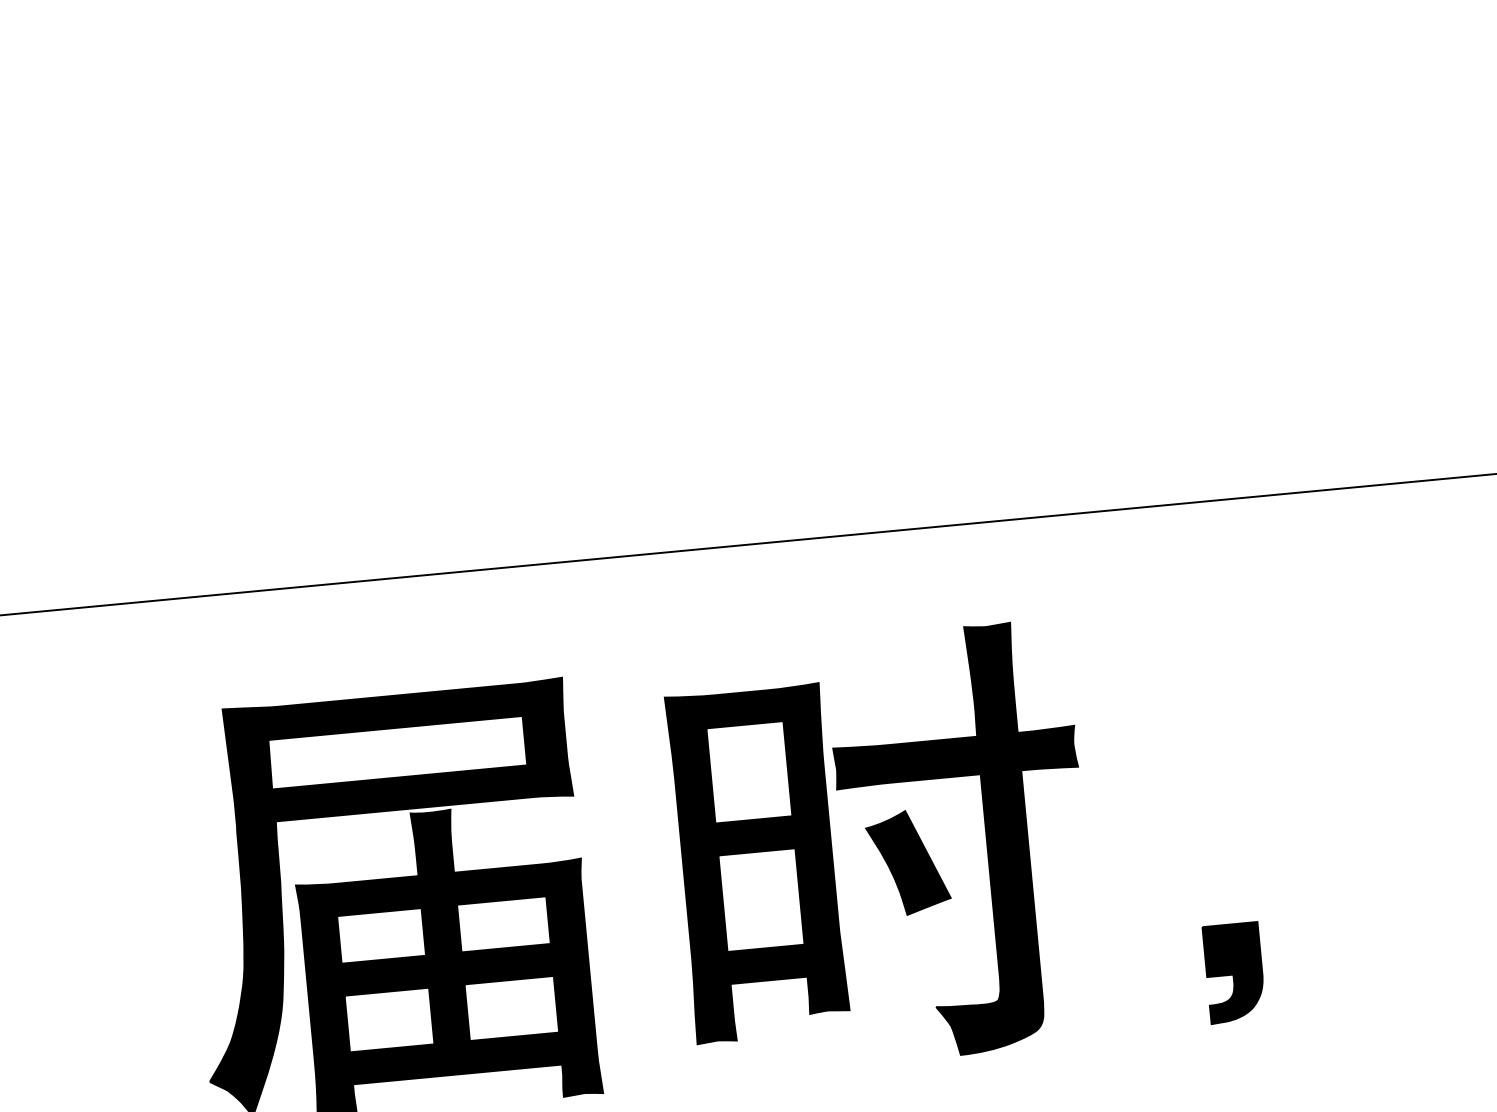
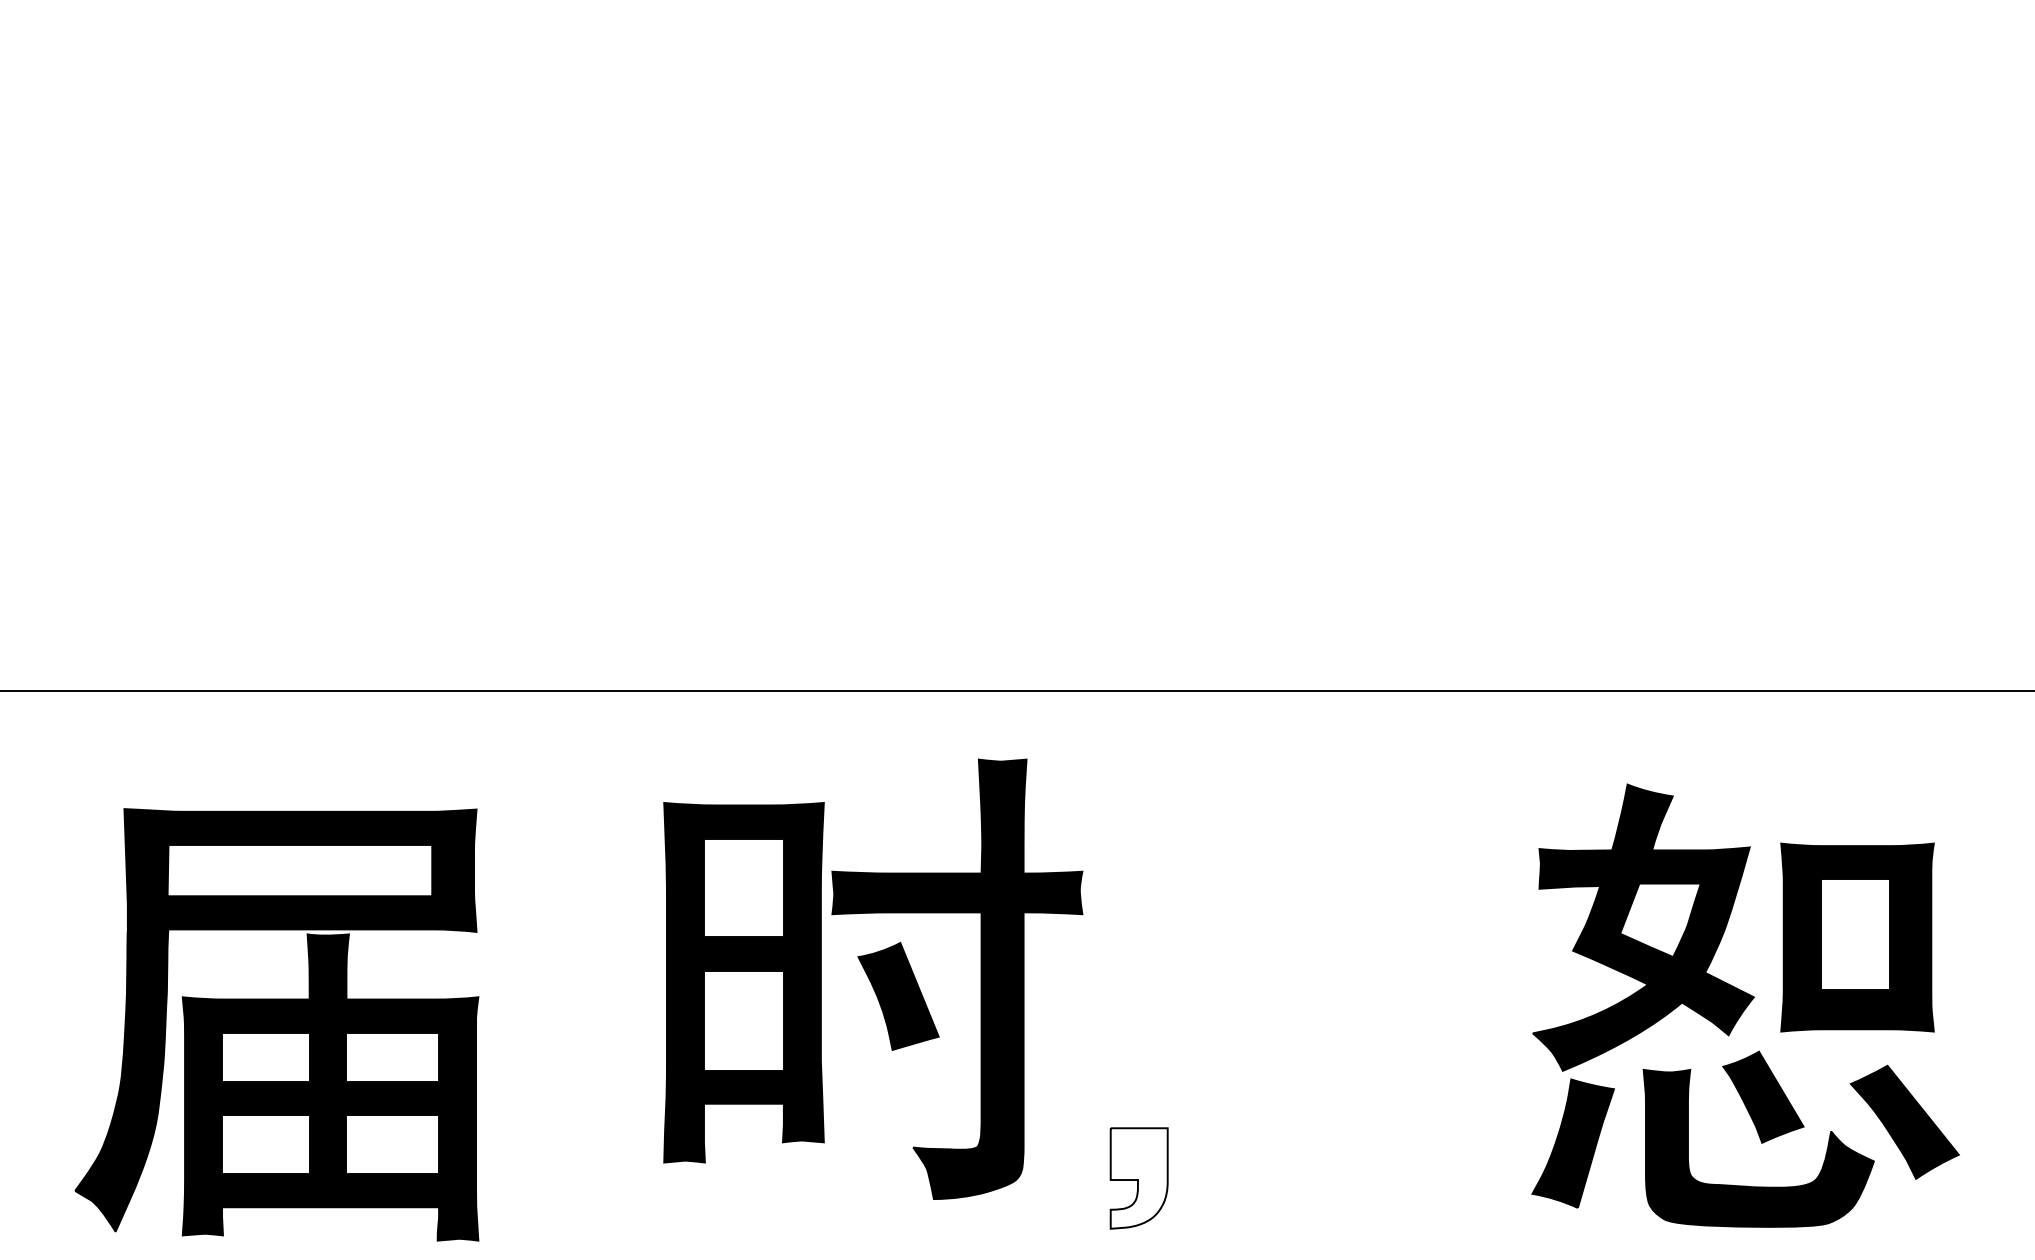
part: (882, 847) -> (873, 978), moved
fill: (1233, 973) -> (1138, 1178), removed

